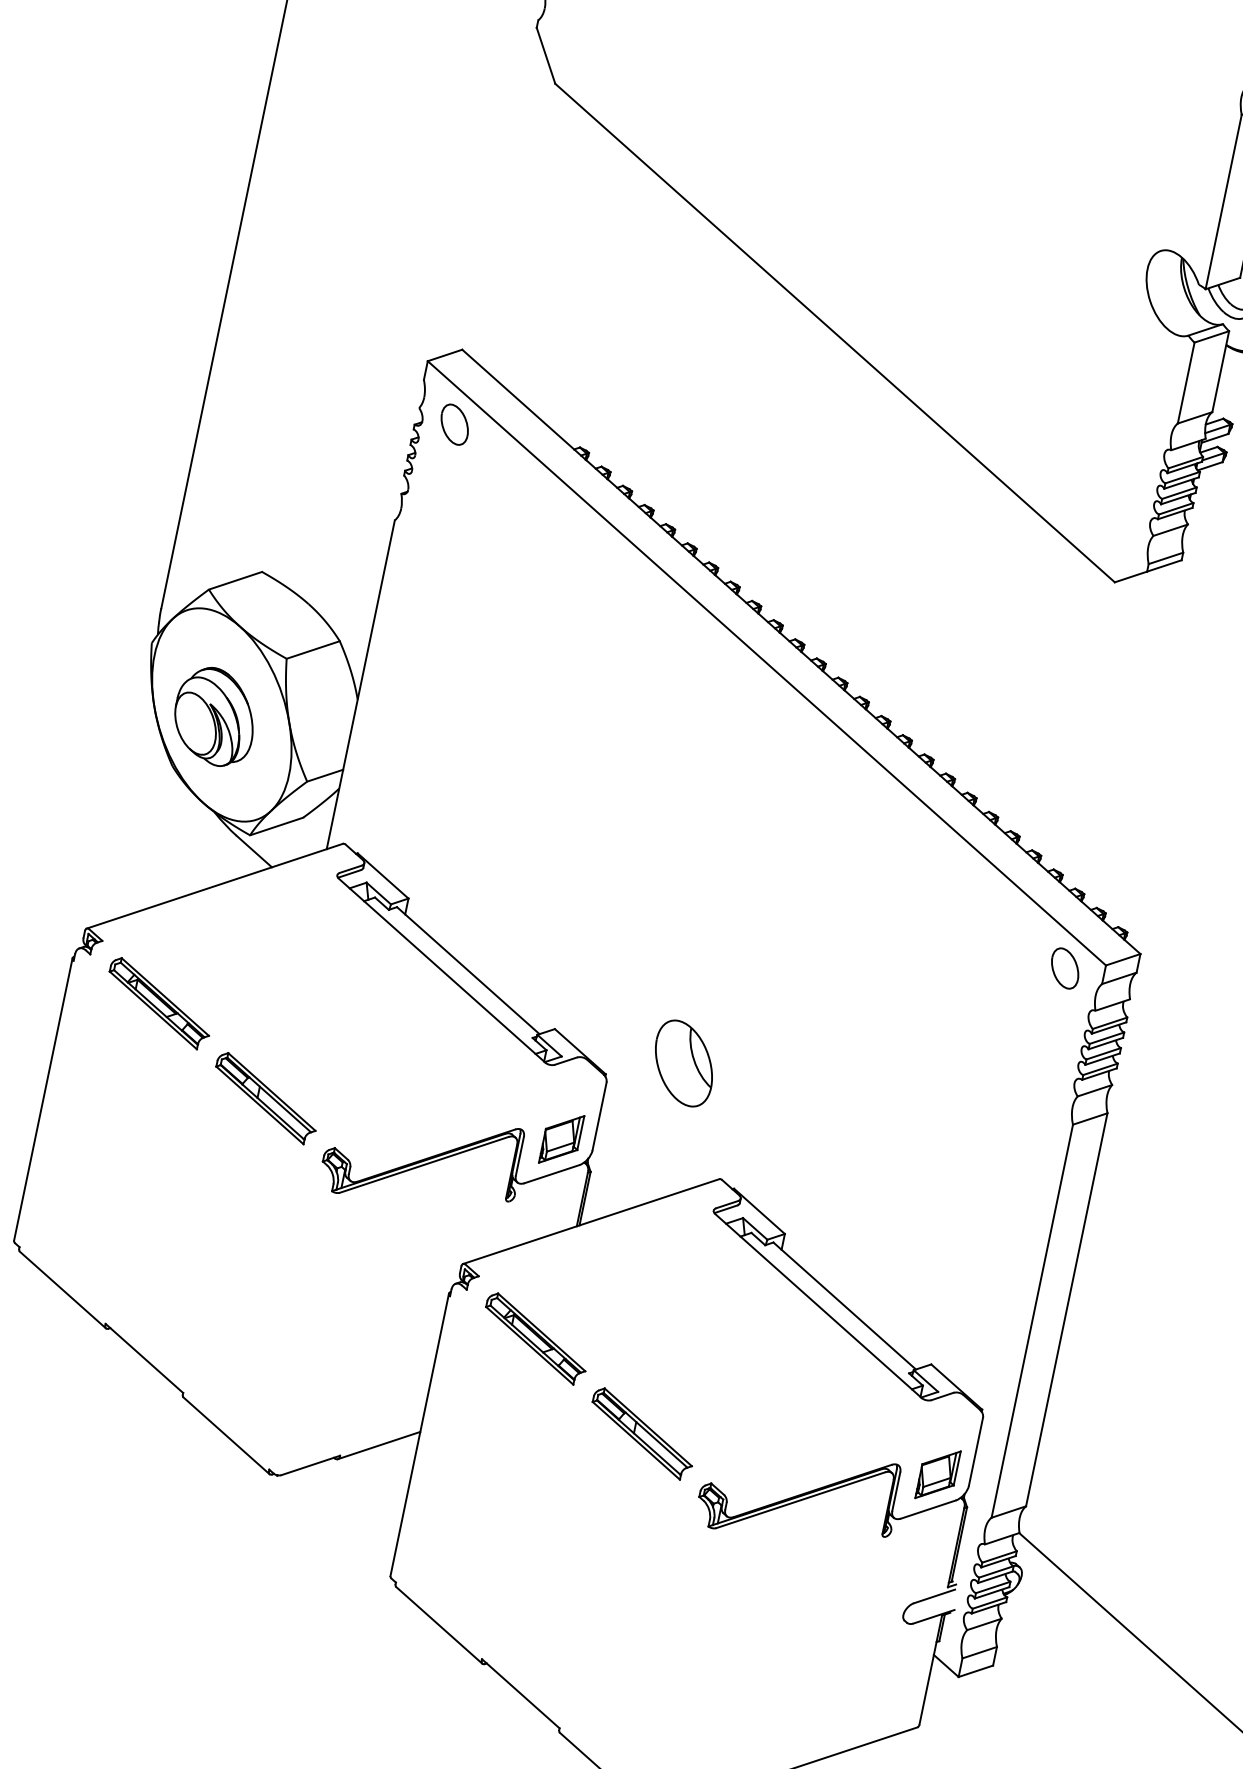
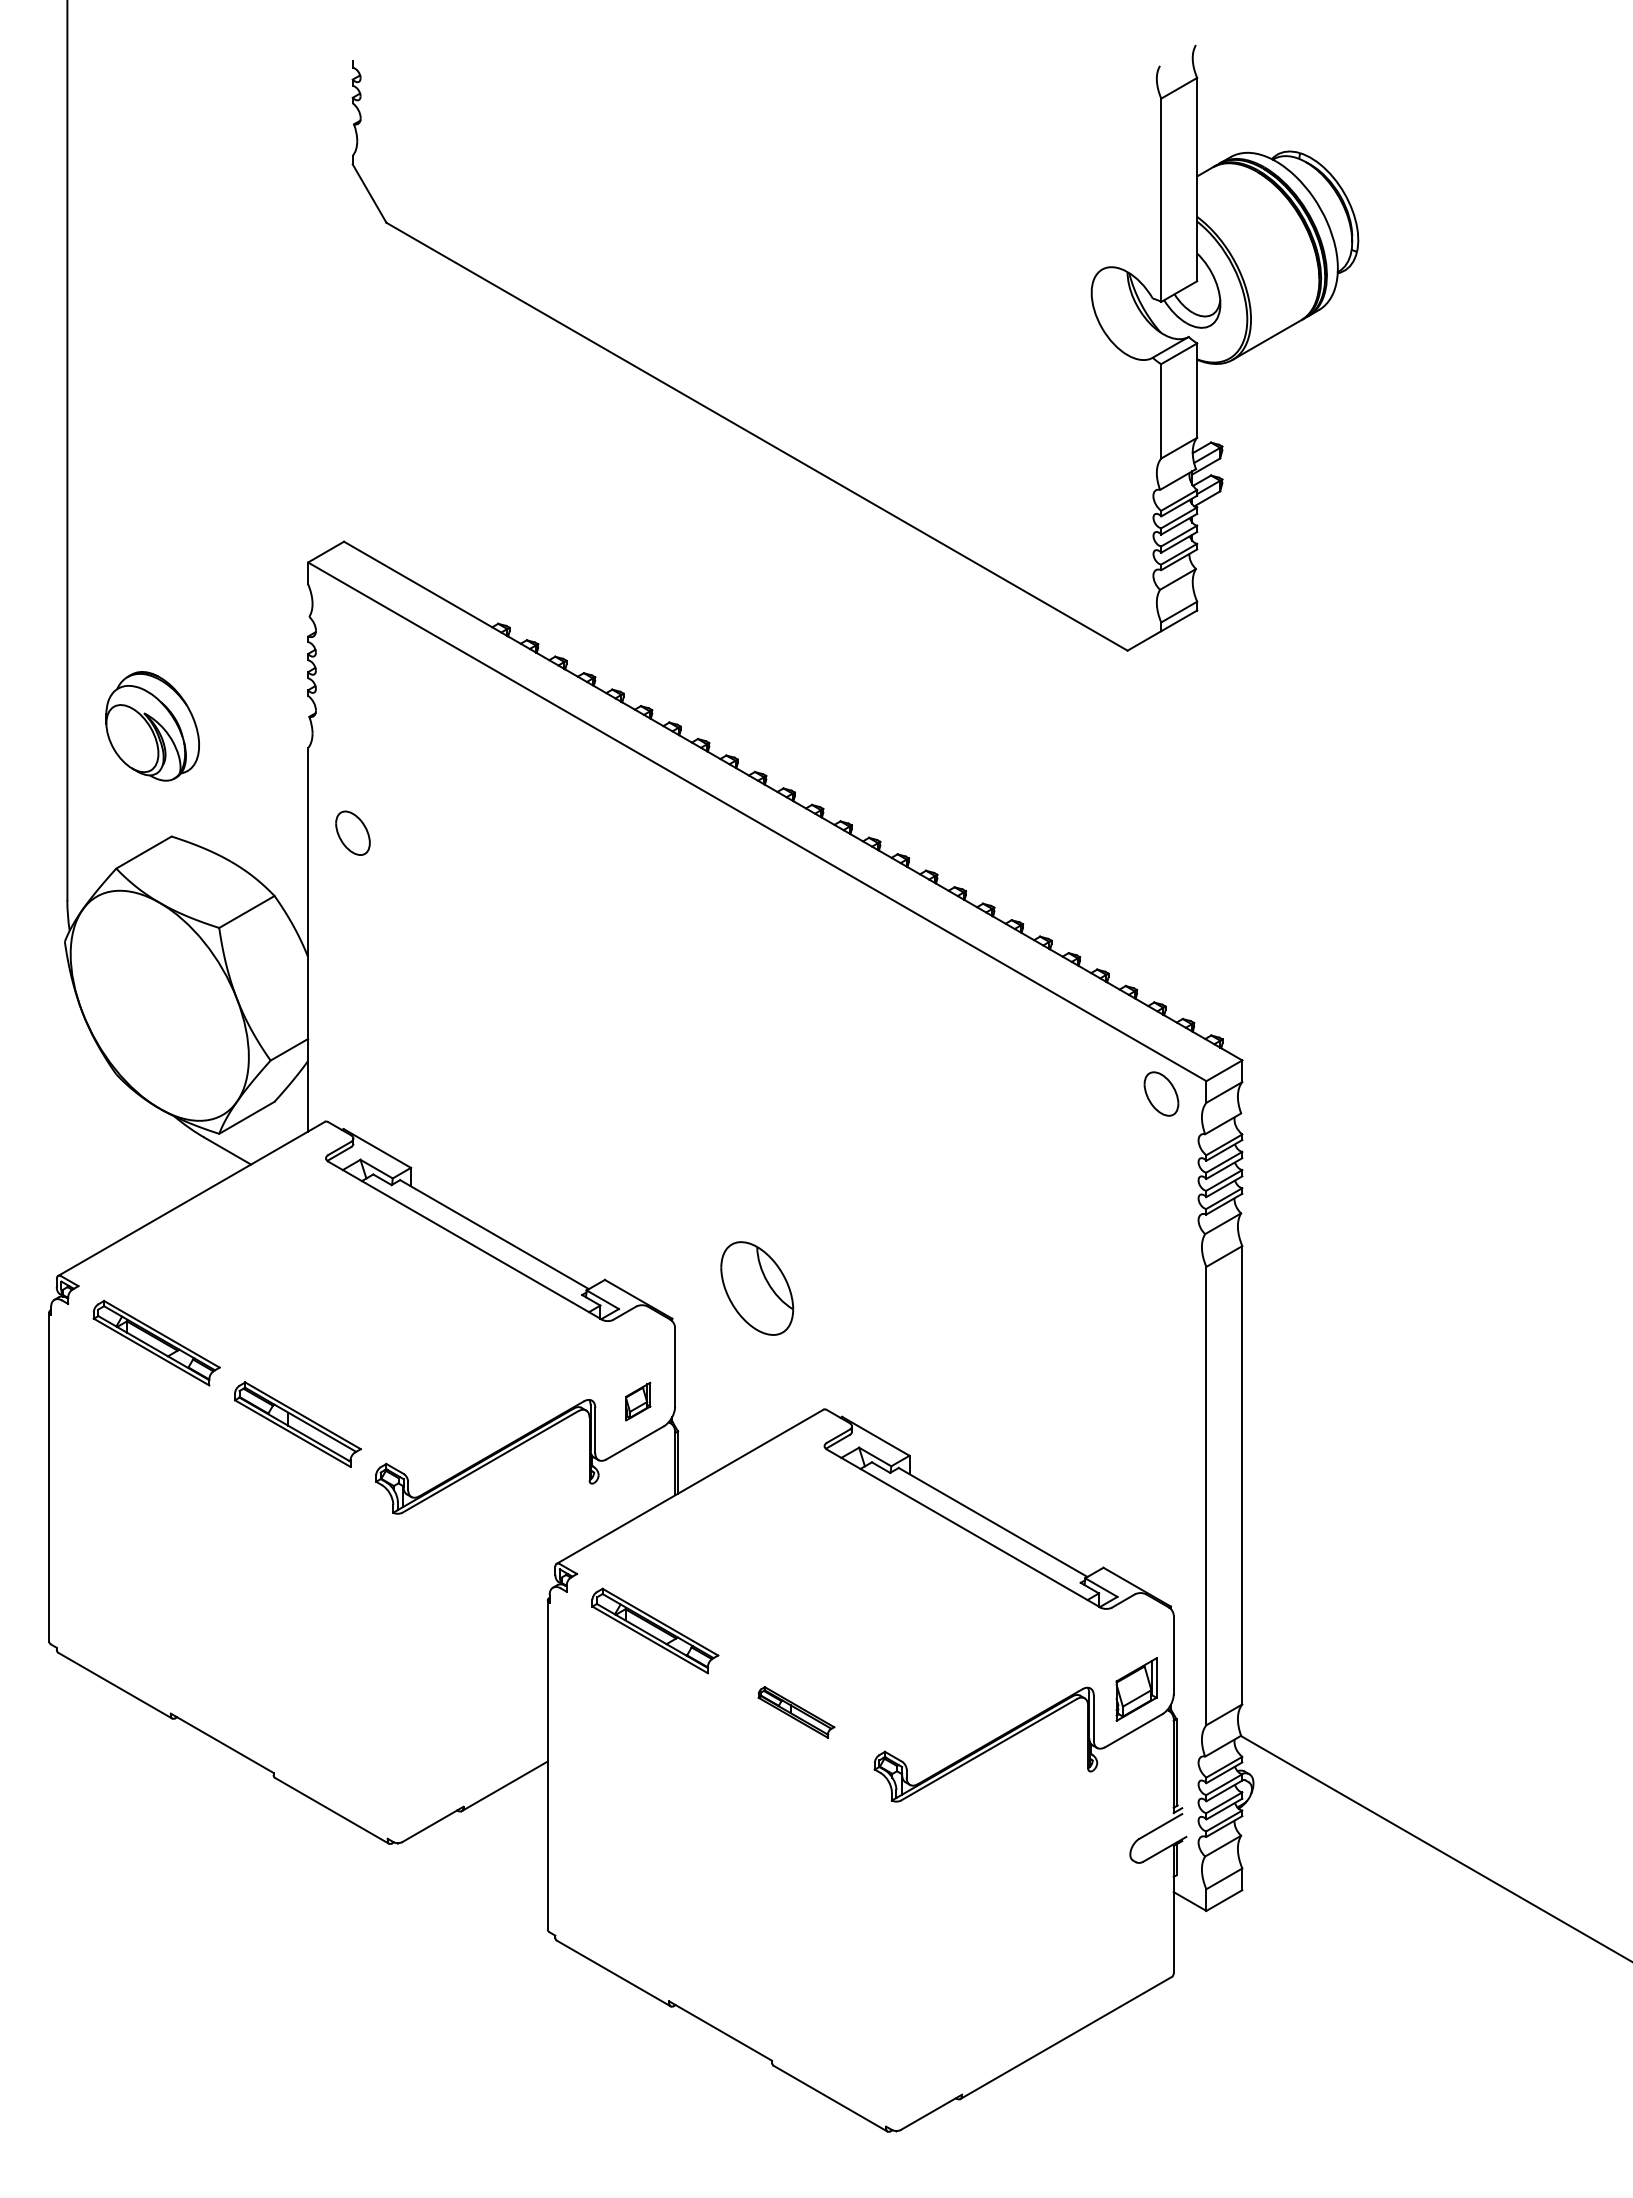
part: (454, 423) -> (352, 832), moved
part: (214, 716) -> (152, 726), moved
part: (562, 1139) -> (638, 1401), size x0.6
part: (642, 1434) -> (796, 1712), size x0.6

